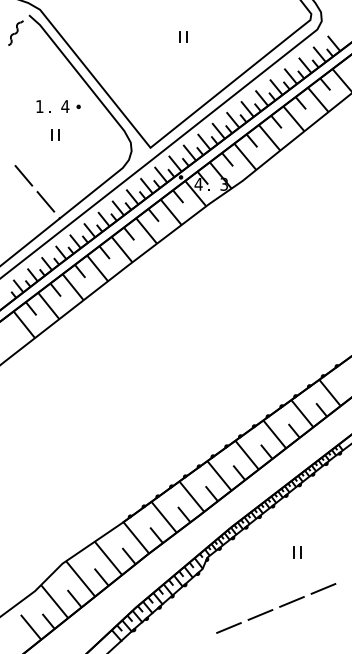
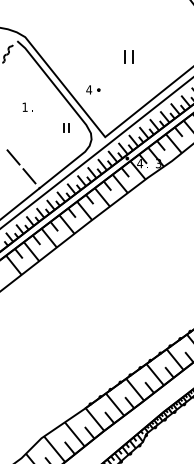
part: (183, 36) -> (129, 56), size x1.6
part: (70, 106) -> (92, 89), moved
part: (55, 134) -> (66, 127), moved

